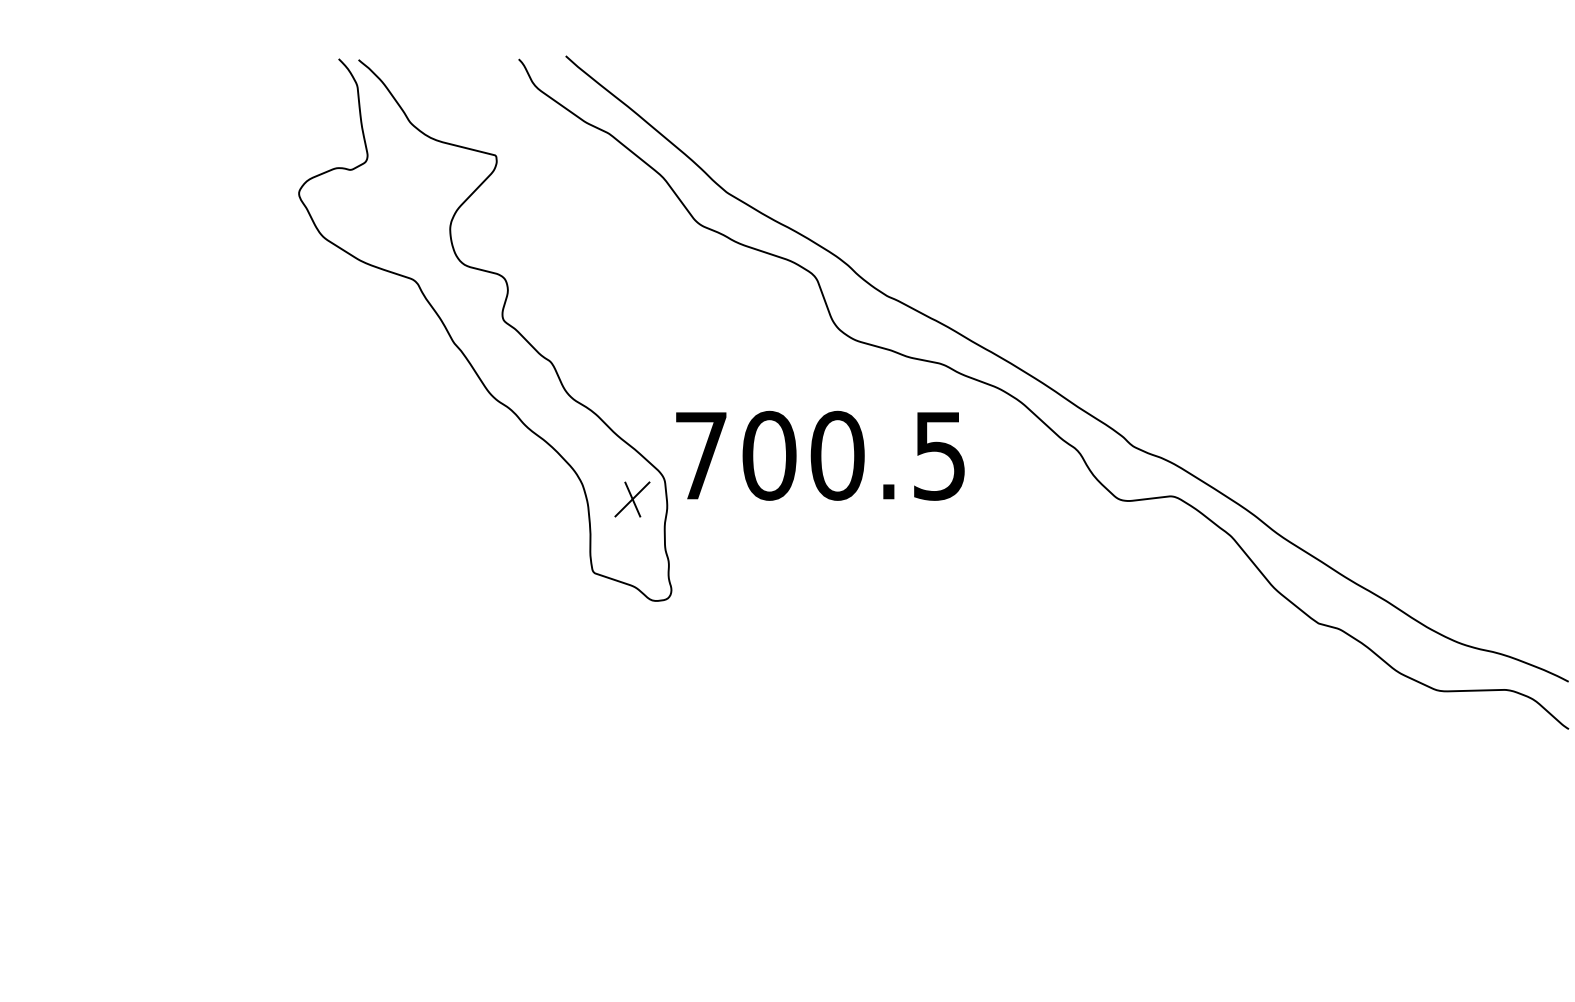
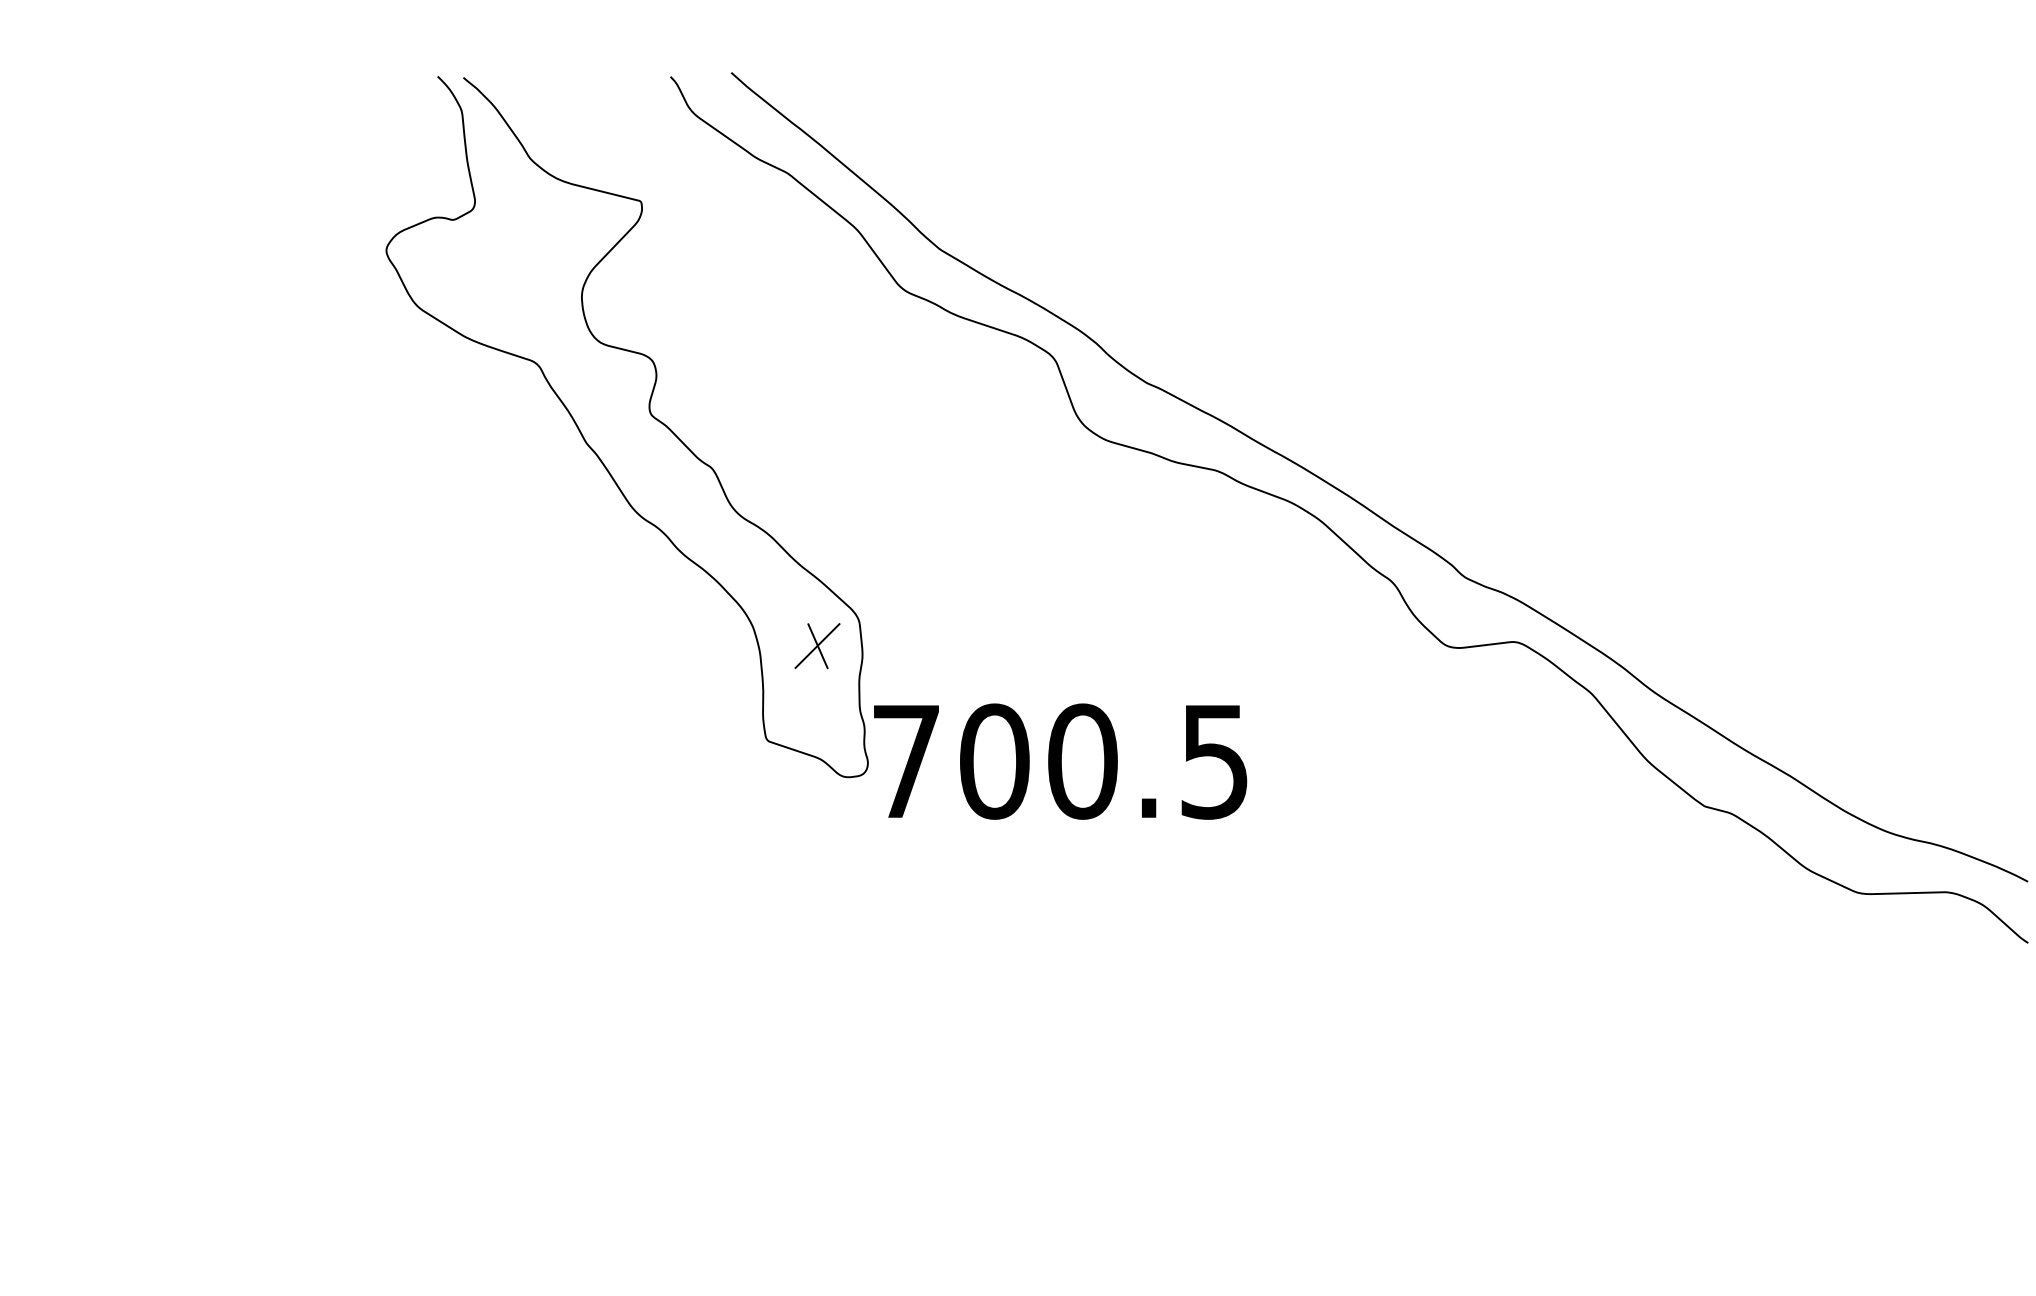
text: (820, 455) -> (1060, 761), moved

